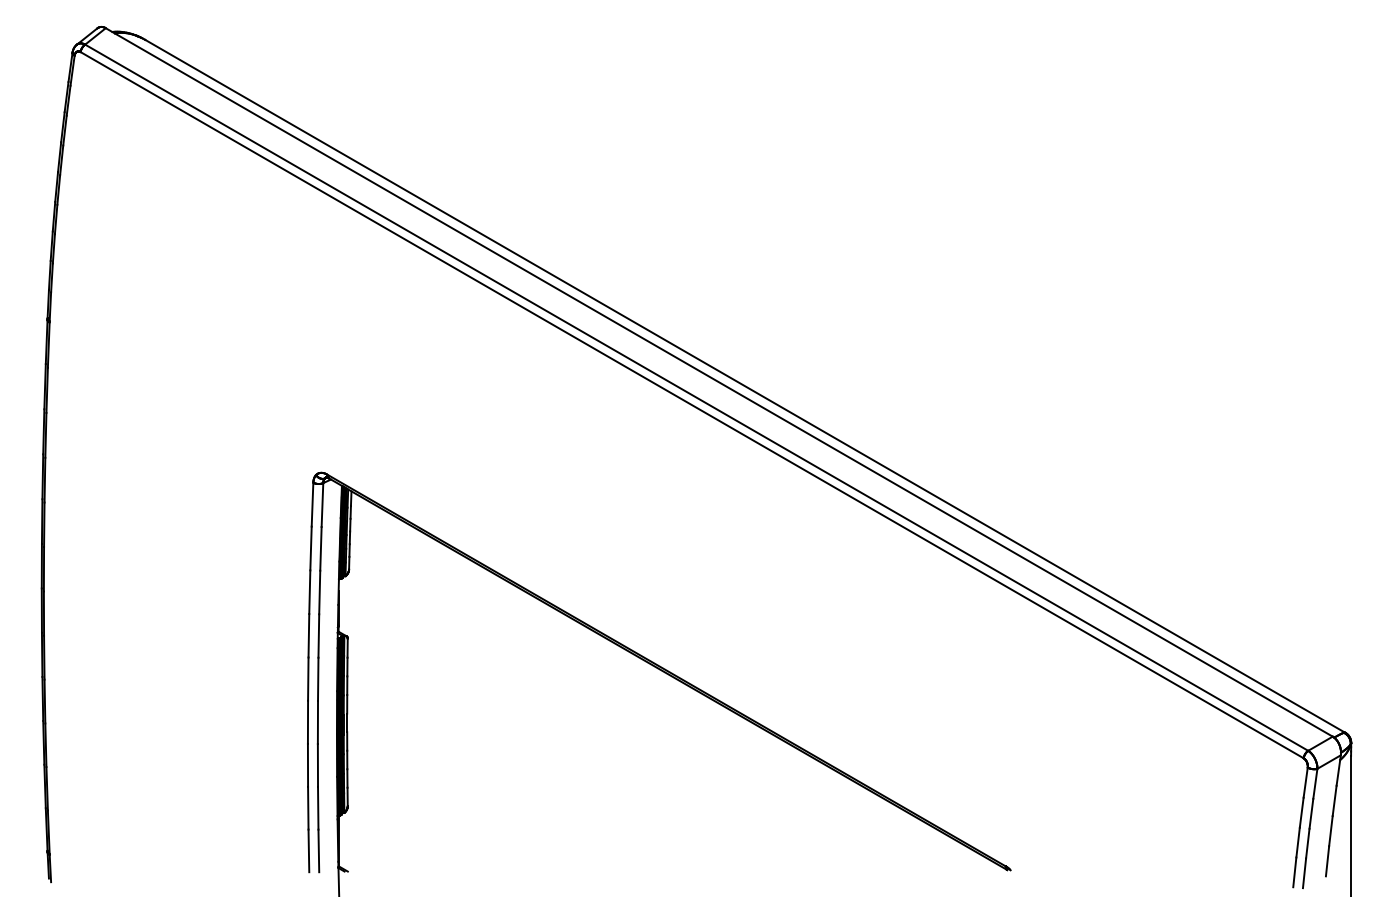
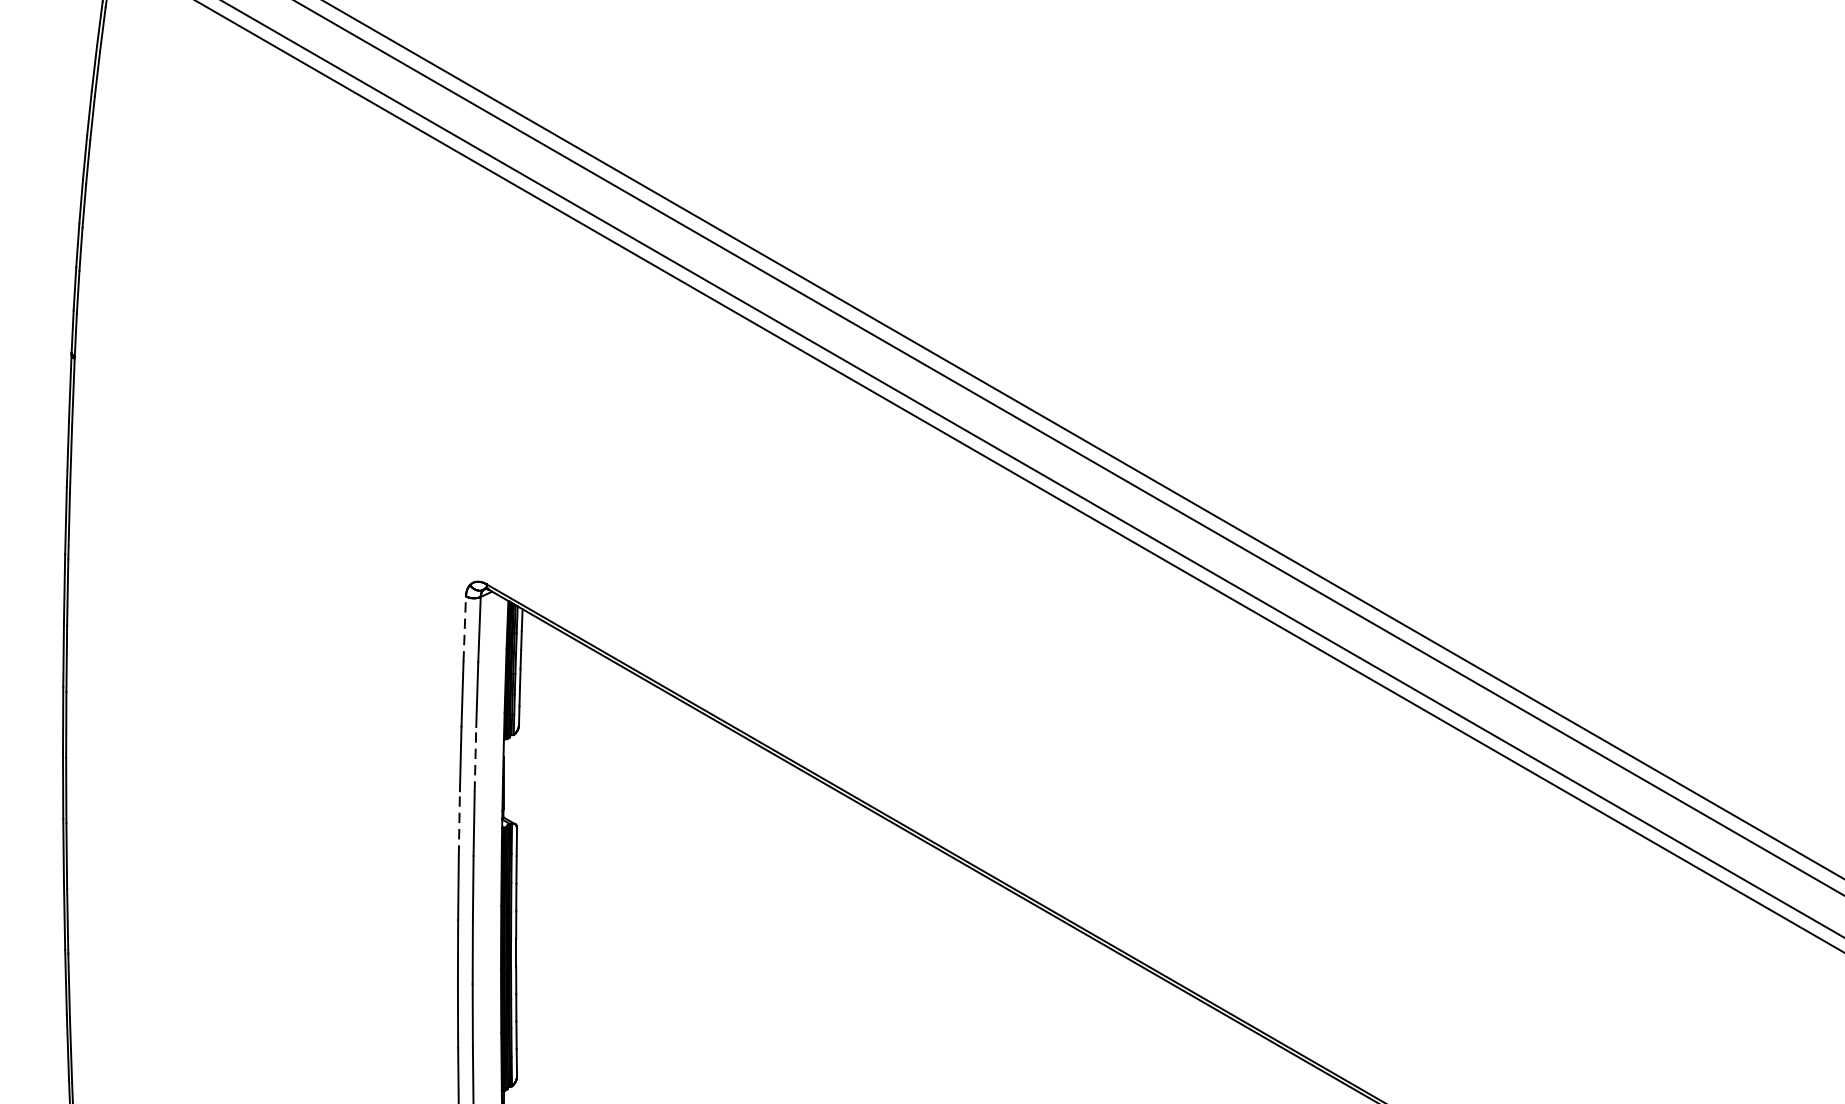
line: (312, 504) -> (464, 628), solid -> dashed
line: (319, 592) -> (475, 759), solid -> dashed
line: (308, 635) -> (458, 823), solid -> dashed

